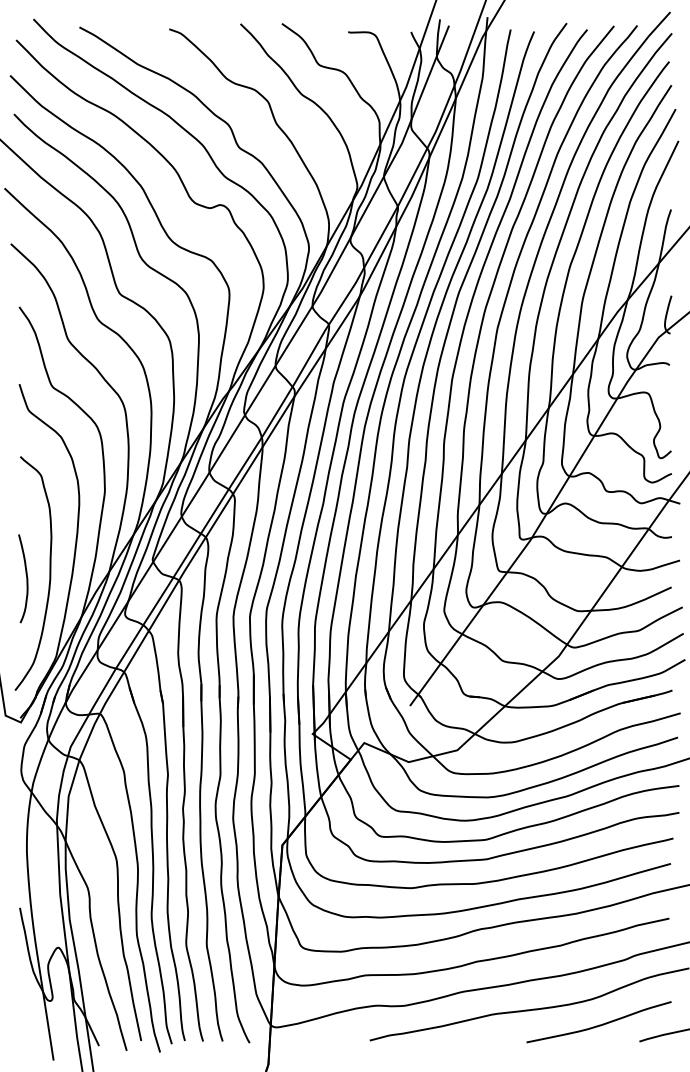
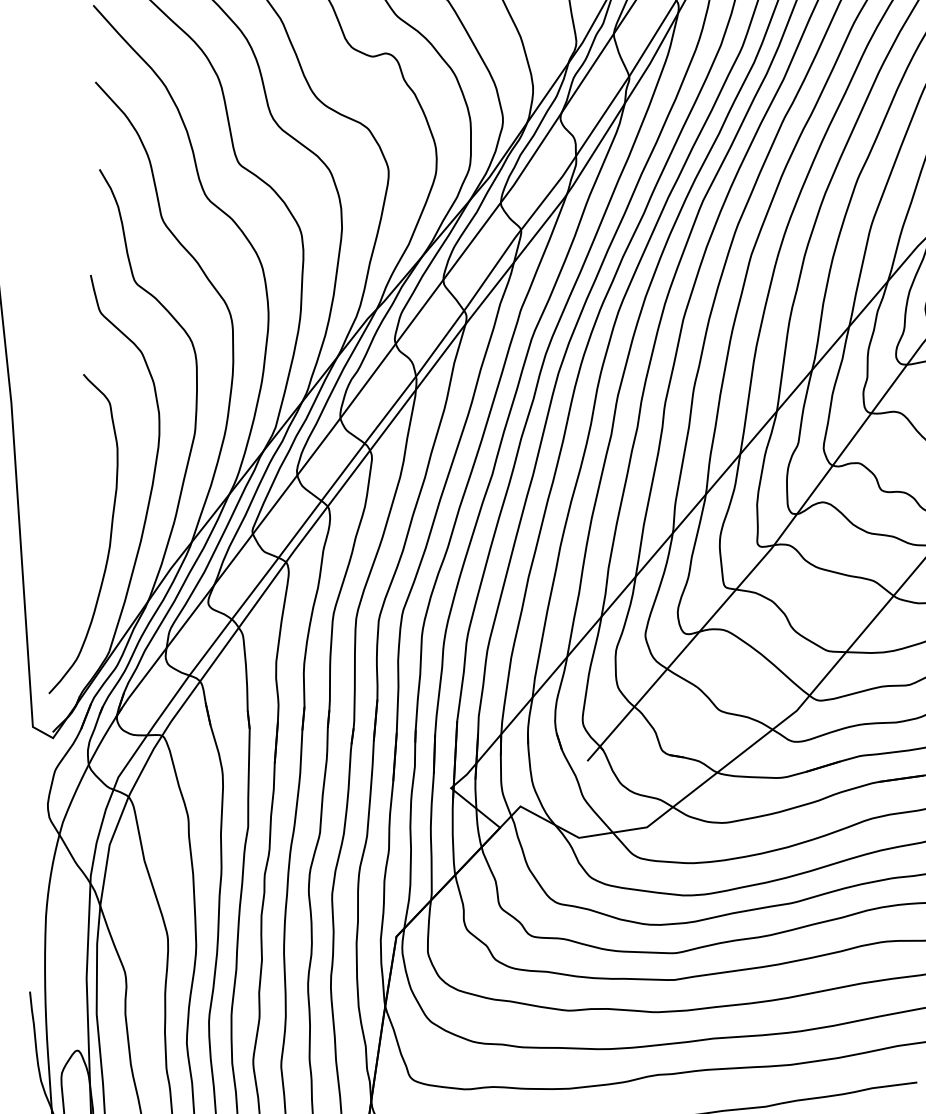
curve: (26, 578) -> (77, 541), removed

